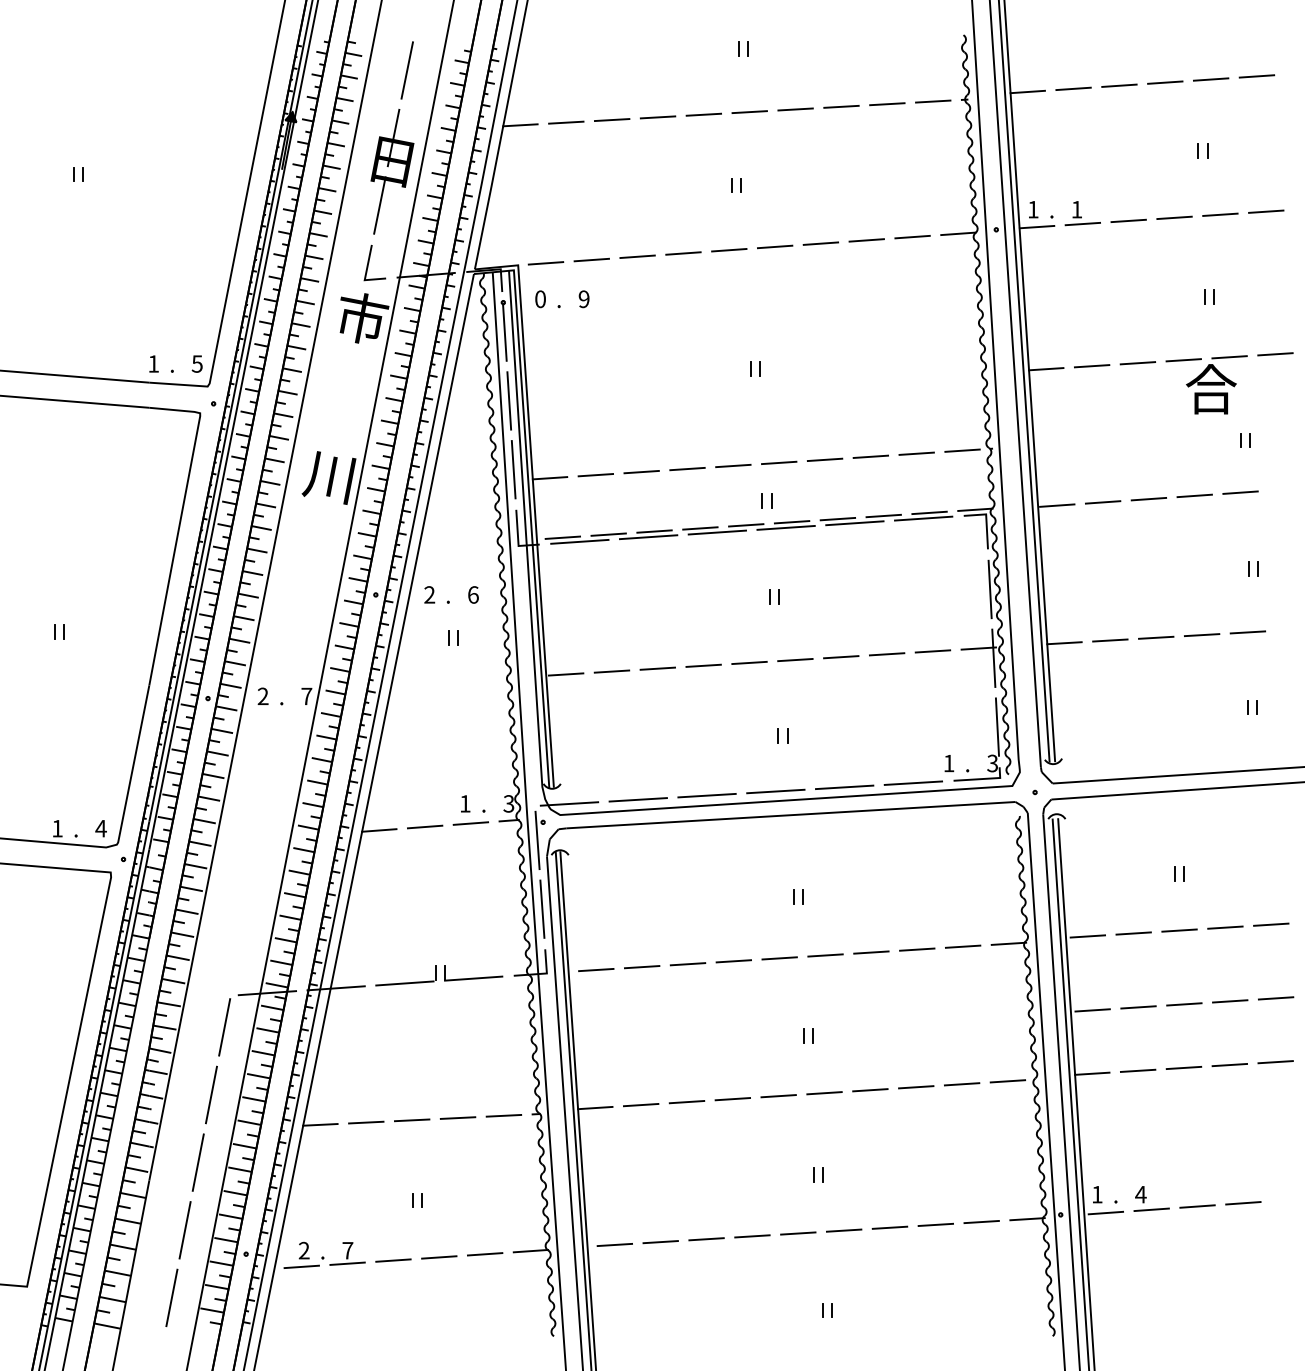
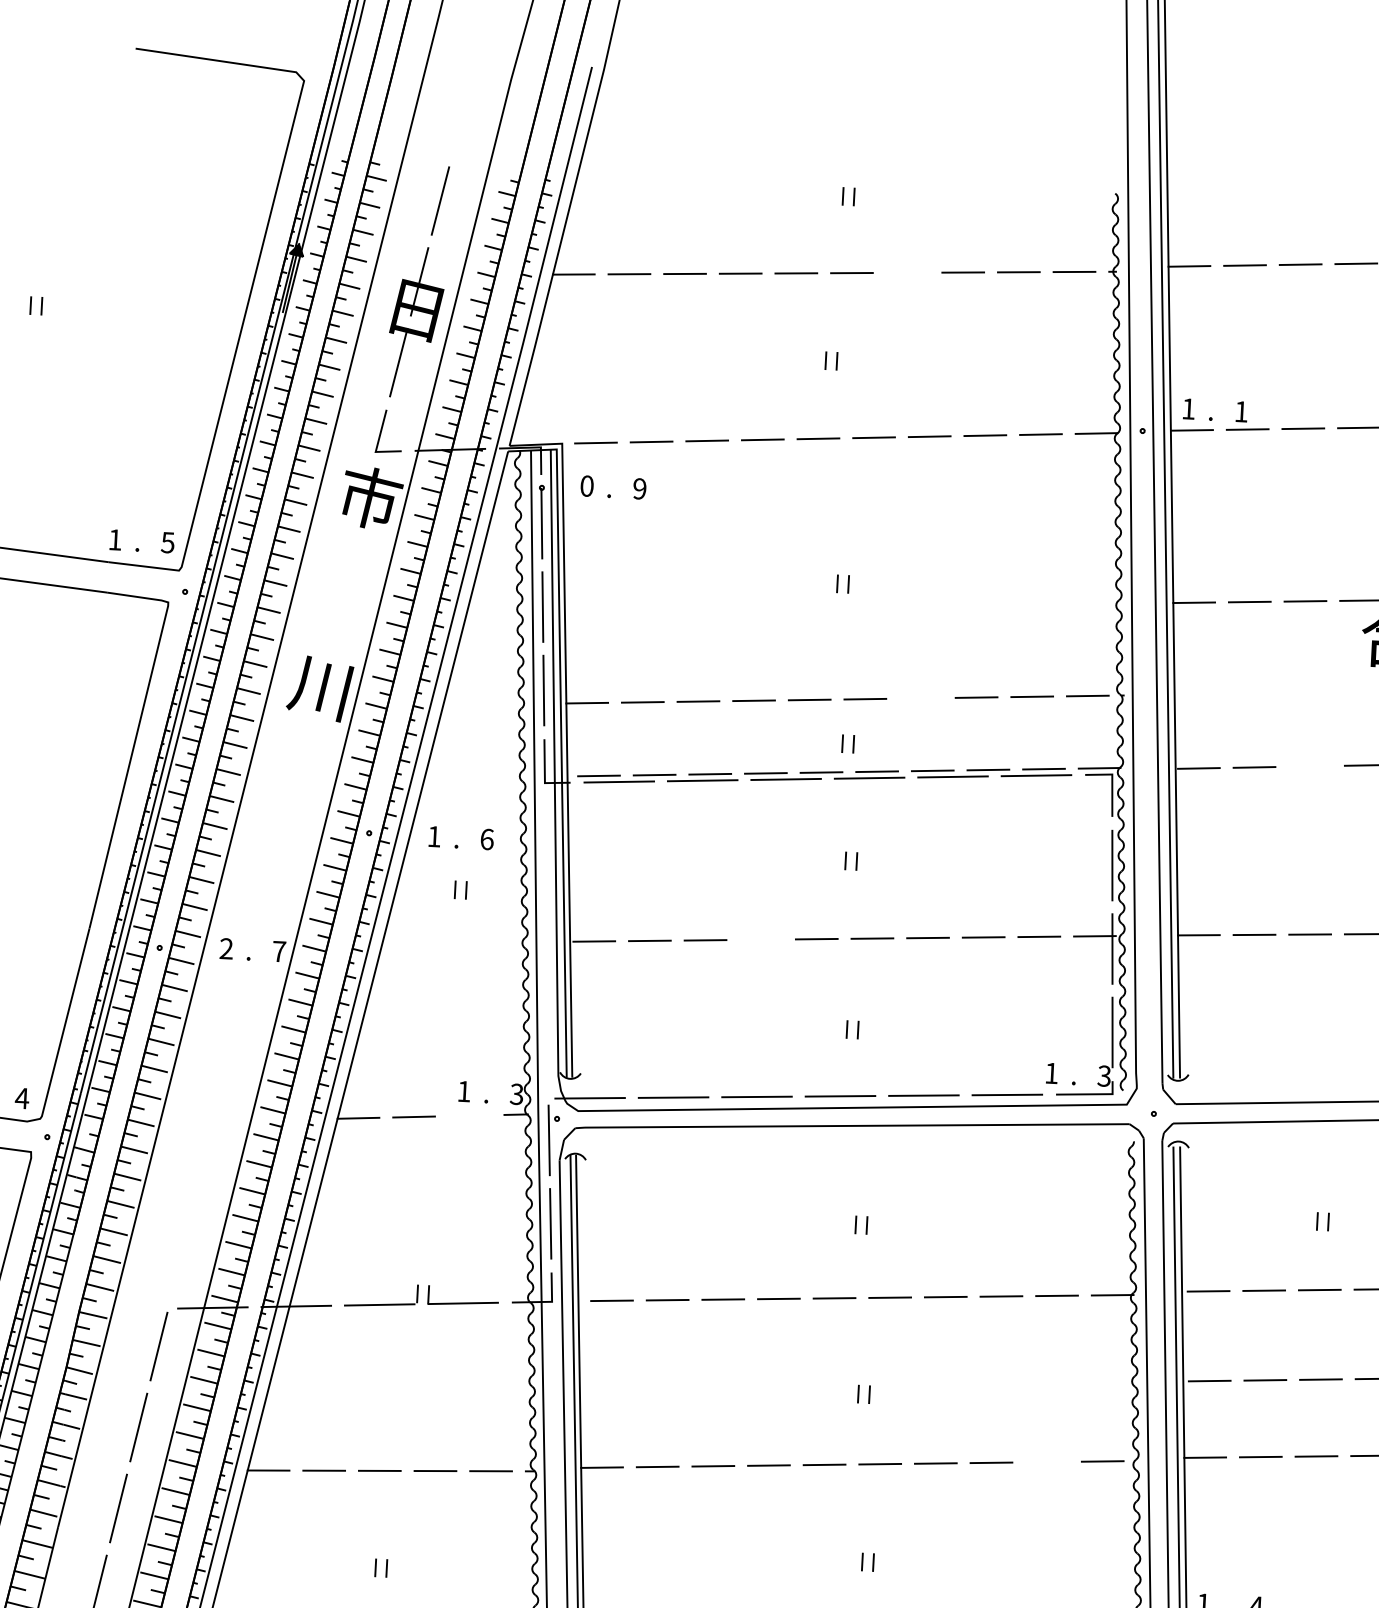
line: (795, 109) -> (907, 272), removed
line: (824, 459) -> (920, 697), removed
line: (1148, 498) -> (1309, 765), removed
text: (429, 594) -> (434, 836), 2 -> 1
line: (703, 665) -> (760, 939), removed
line: (470, 823) -> (469, 1115), removed
line: (961, 1084) -> (1046, 1462), removed

